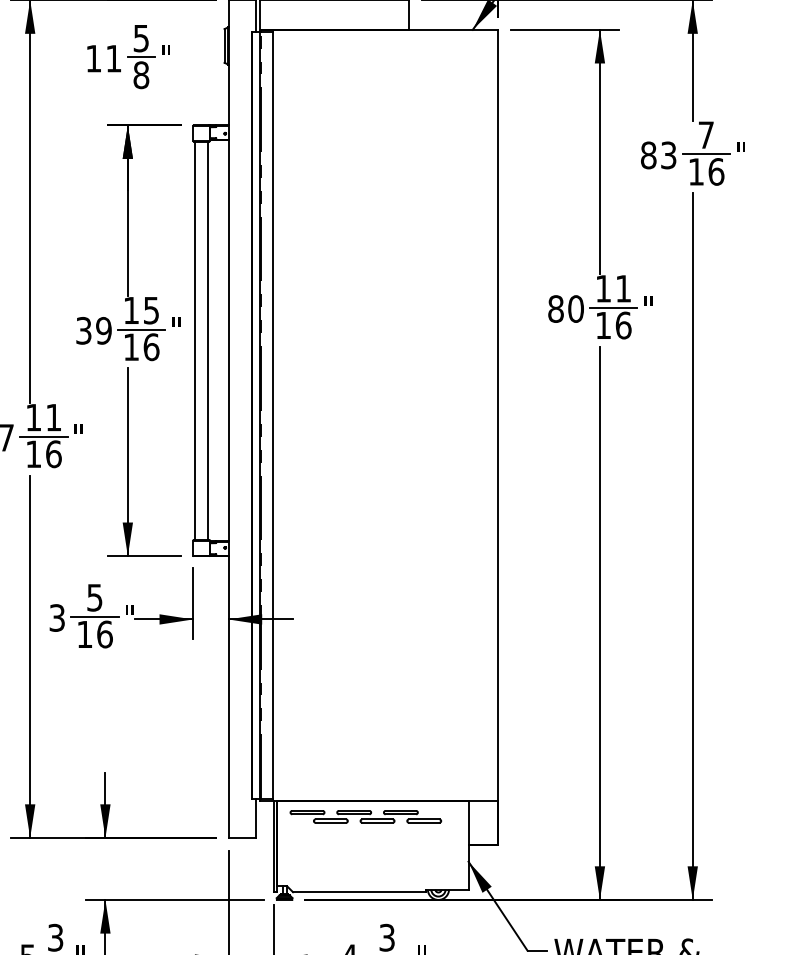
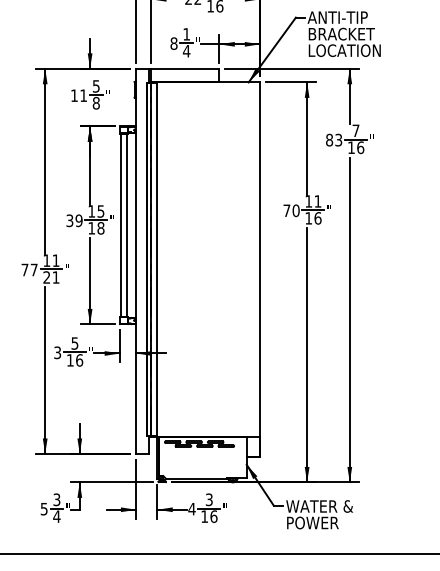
text: (555, 308) -> (286, 210), 80 -> 70
text: (150, 347) -> (100, 228), 16 -> 18
text: (43, 454) -> (51, 277), 16 -> 21

